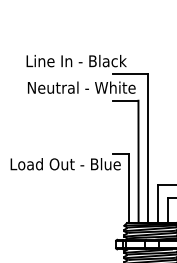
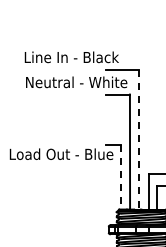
line: (148, 148) -> (139, 139), solid -> dashed
line: (129, 188) -> (121, 177), solid -> dashed

